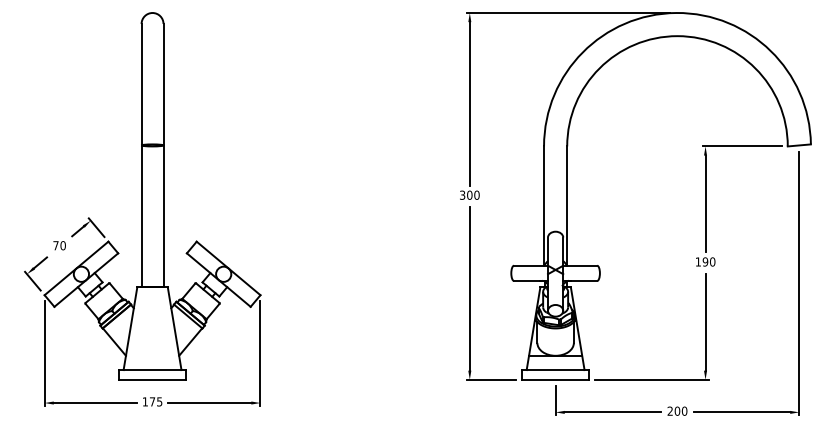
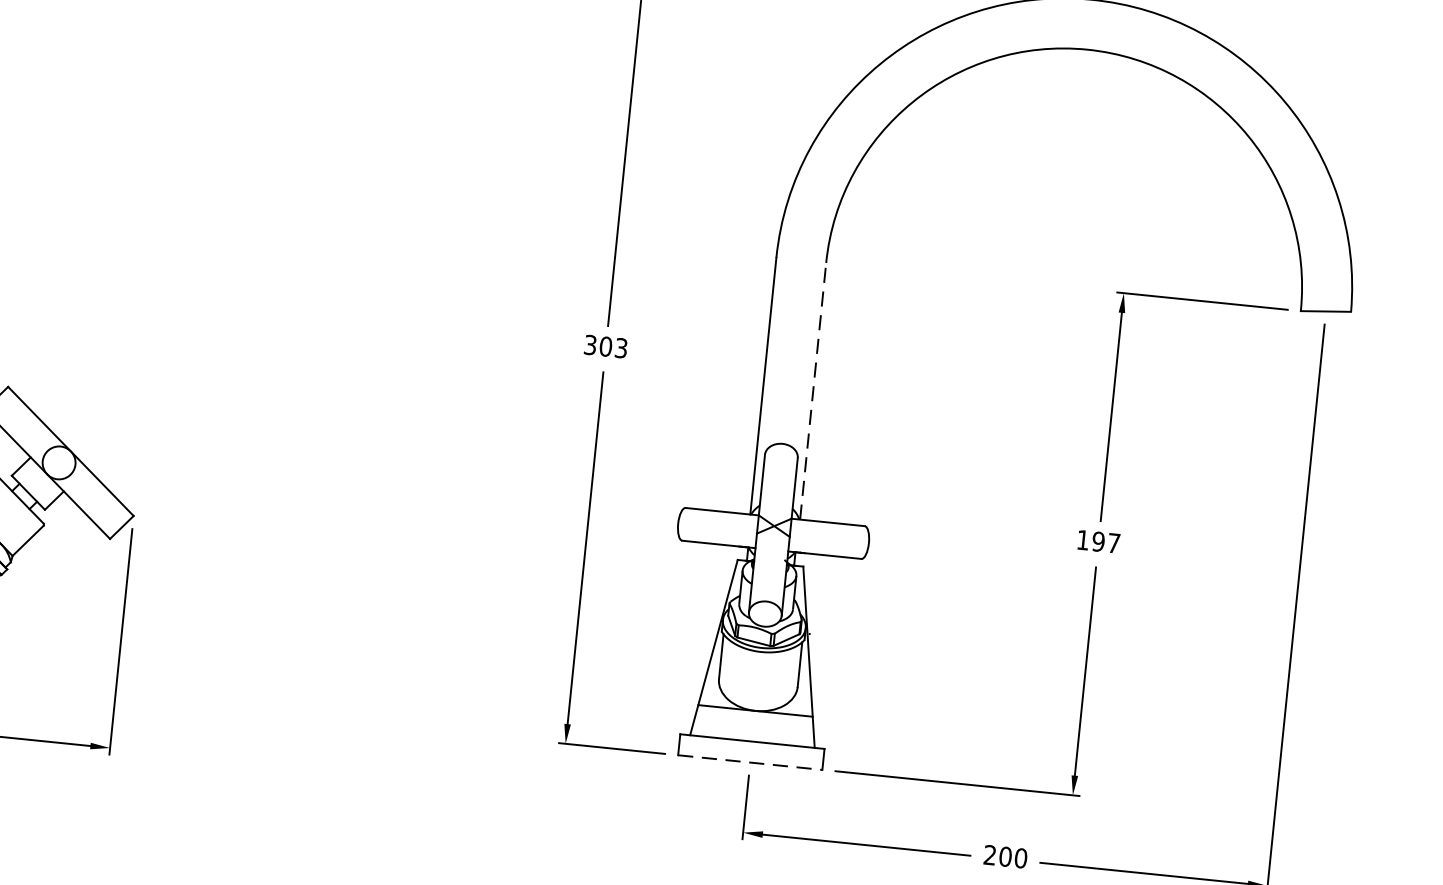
text: (476, 194) -> (620, 346), 300 -> 303
line: (567, 206) -> (813, 392), solid -> dashed
text: (712, 261) -> (1113, 542), 190 -> 197
line: (555, 379) -> (750, 761), solid -> dashed

